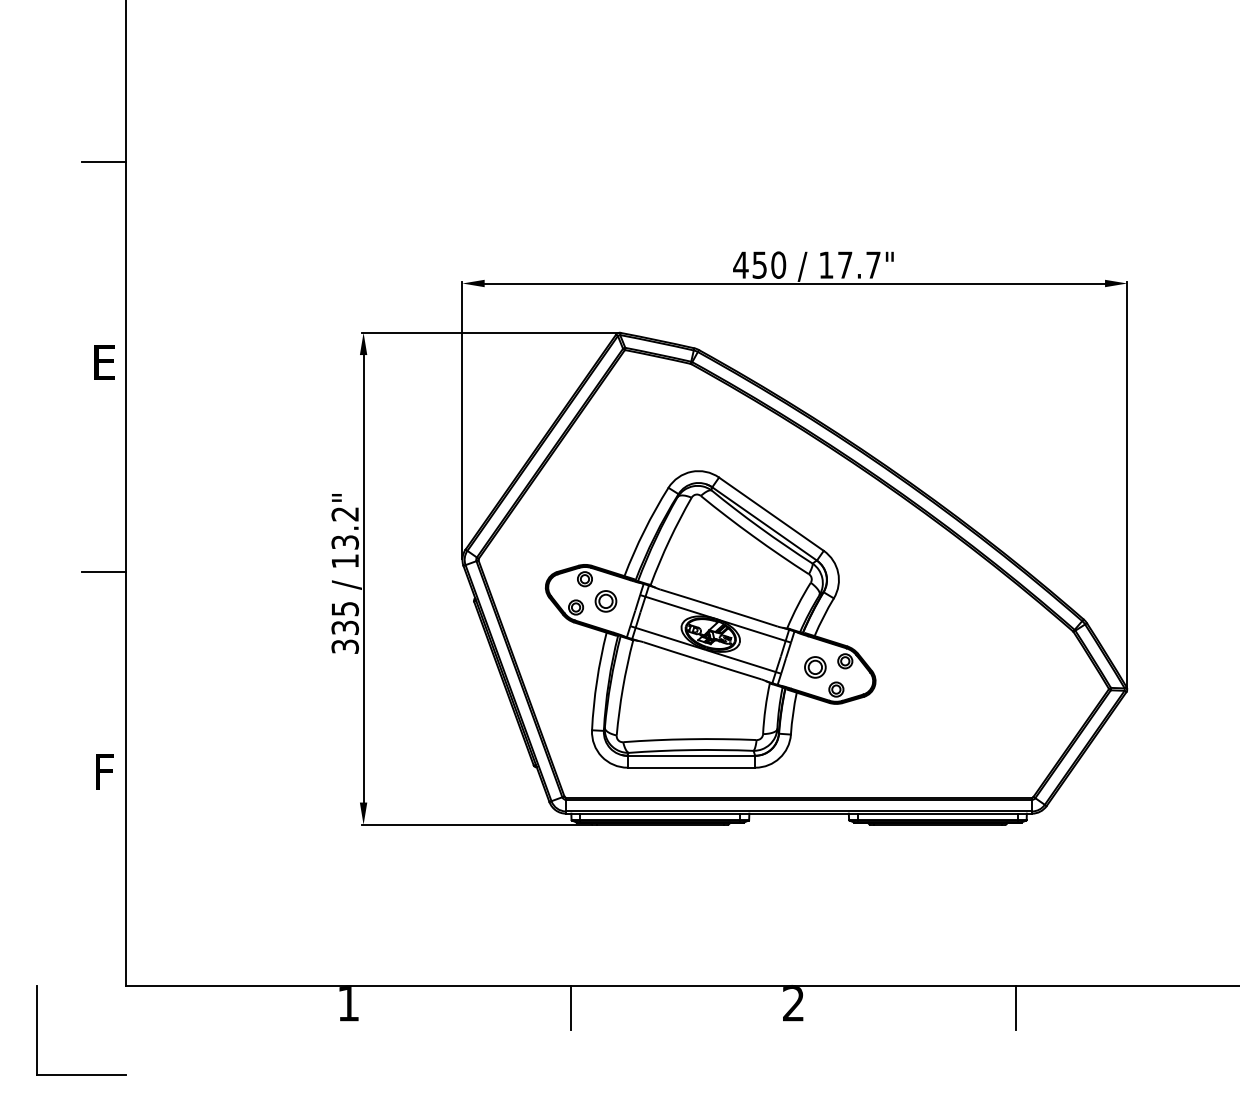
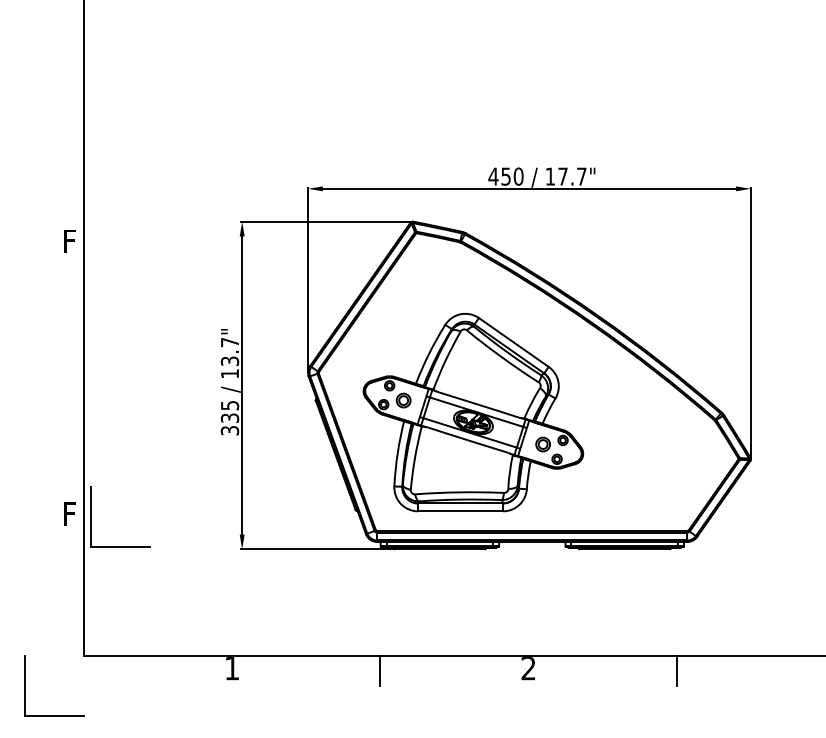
line: (104, 162) -> (69, 108), removed
text: (104, 362) -> (69, 241), E -> F
text: (344, 514) -> (229, 342), 13.2" -> 13.7"
line: (104, 571) -> (69, 380), removed
part: (137, 775) -> (91, 516), added

